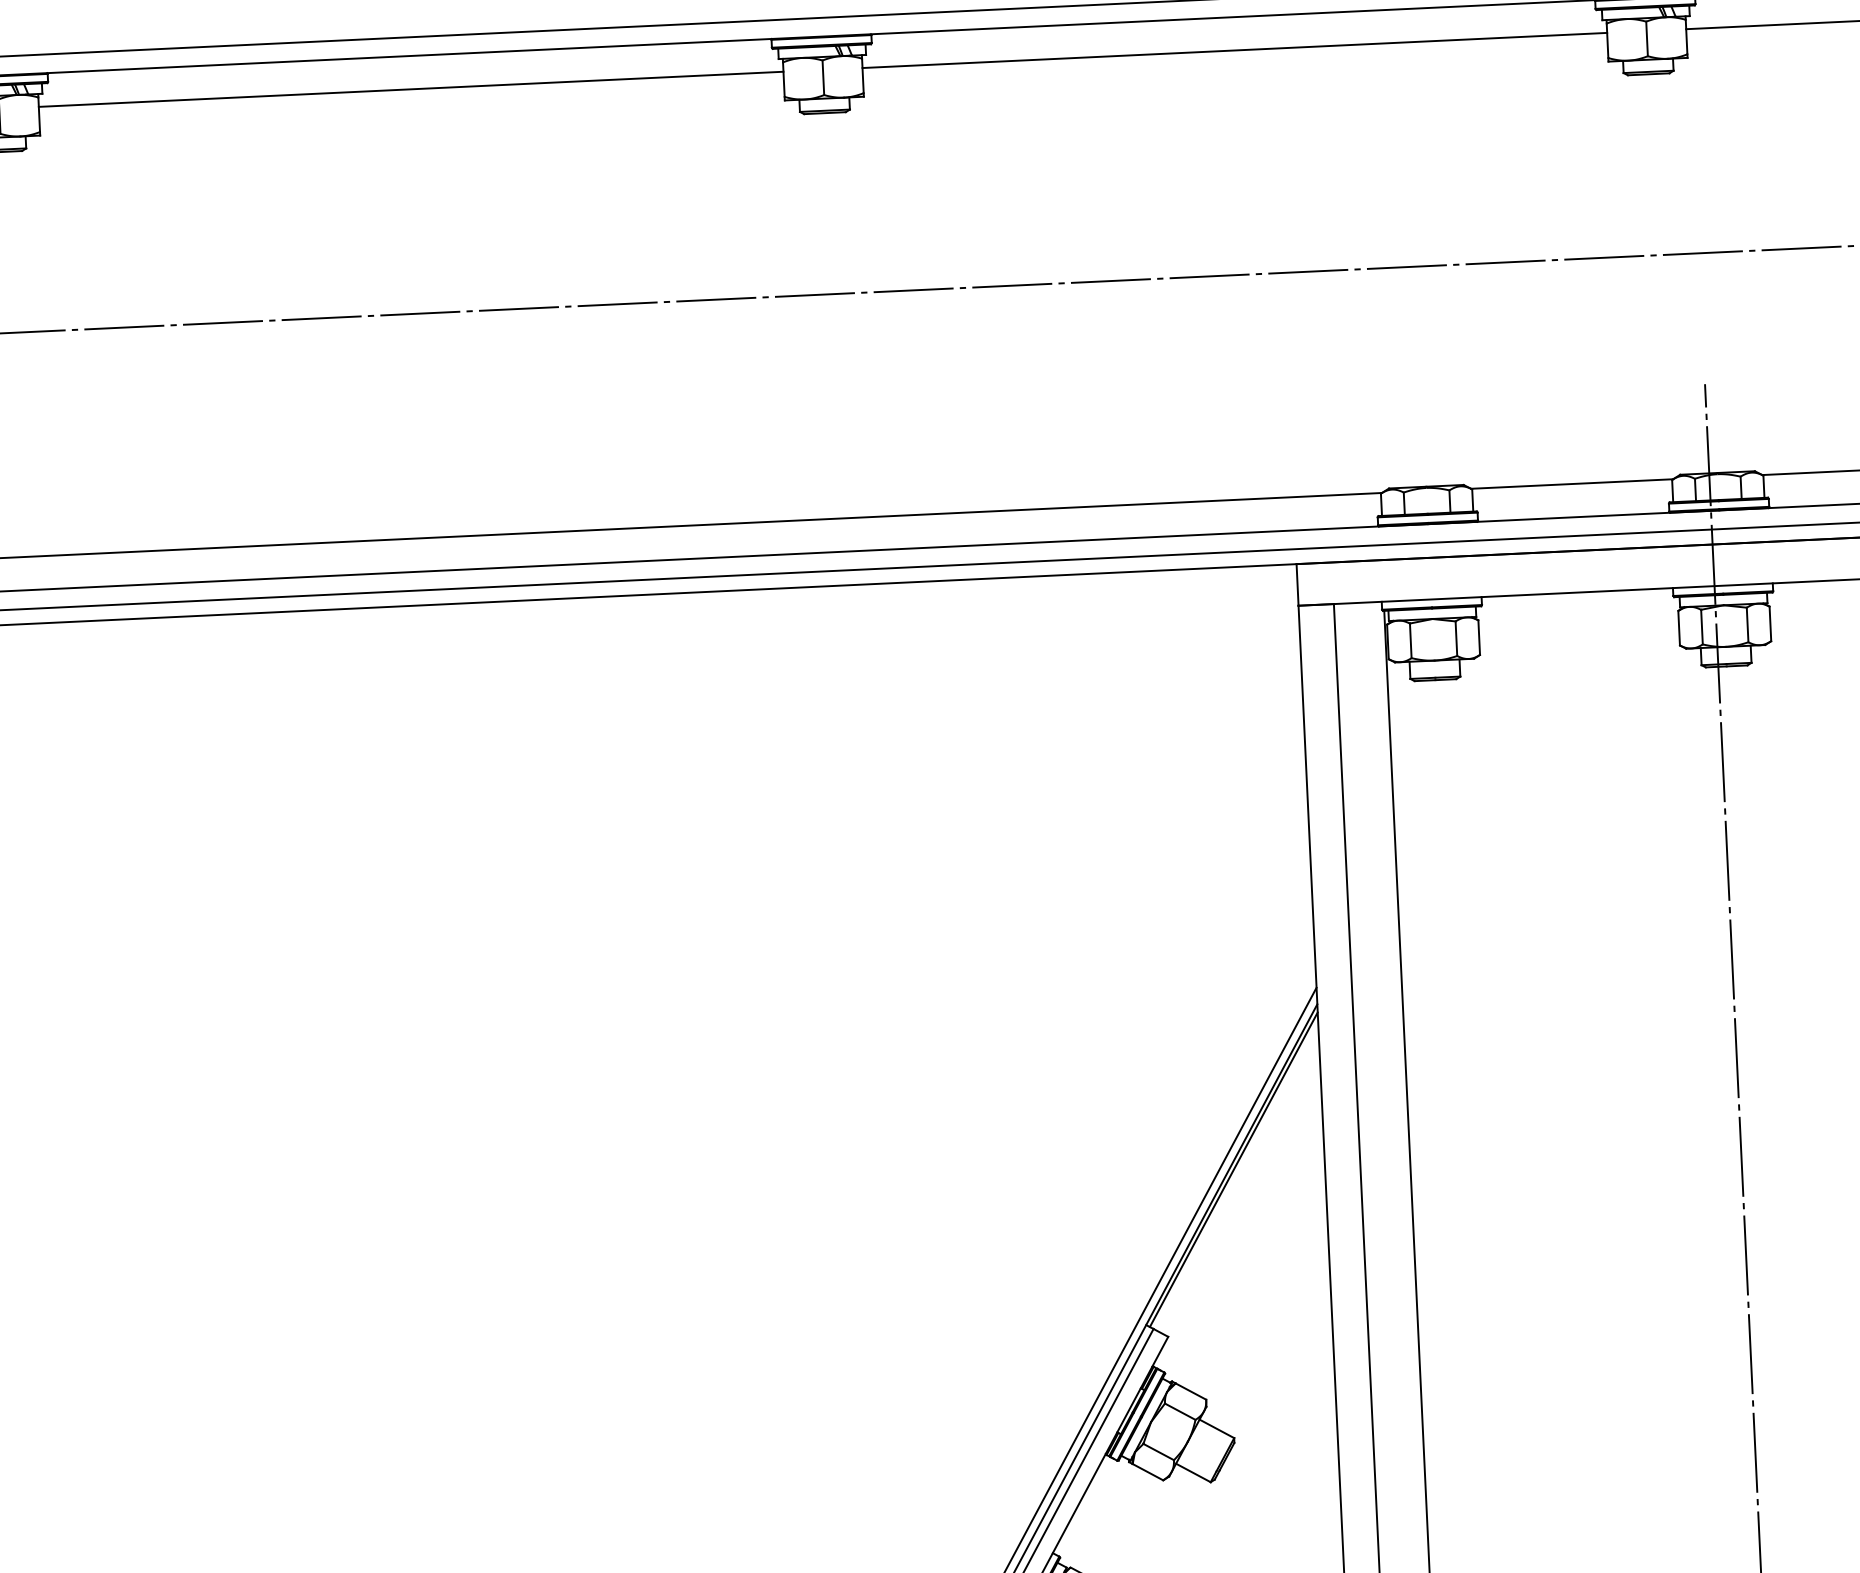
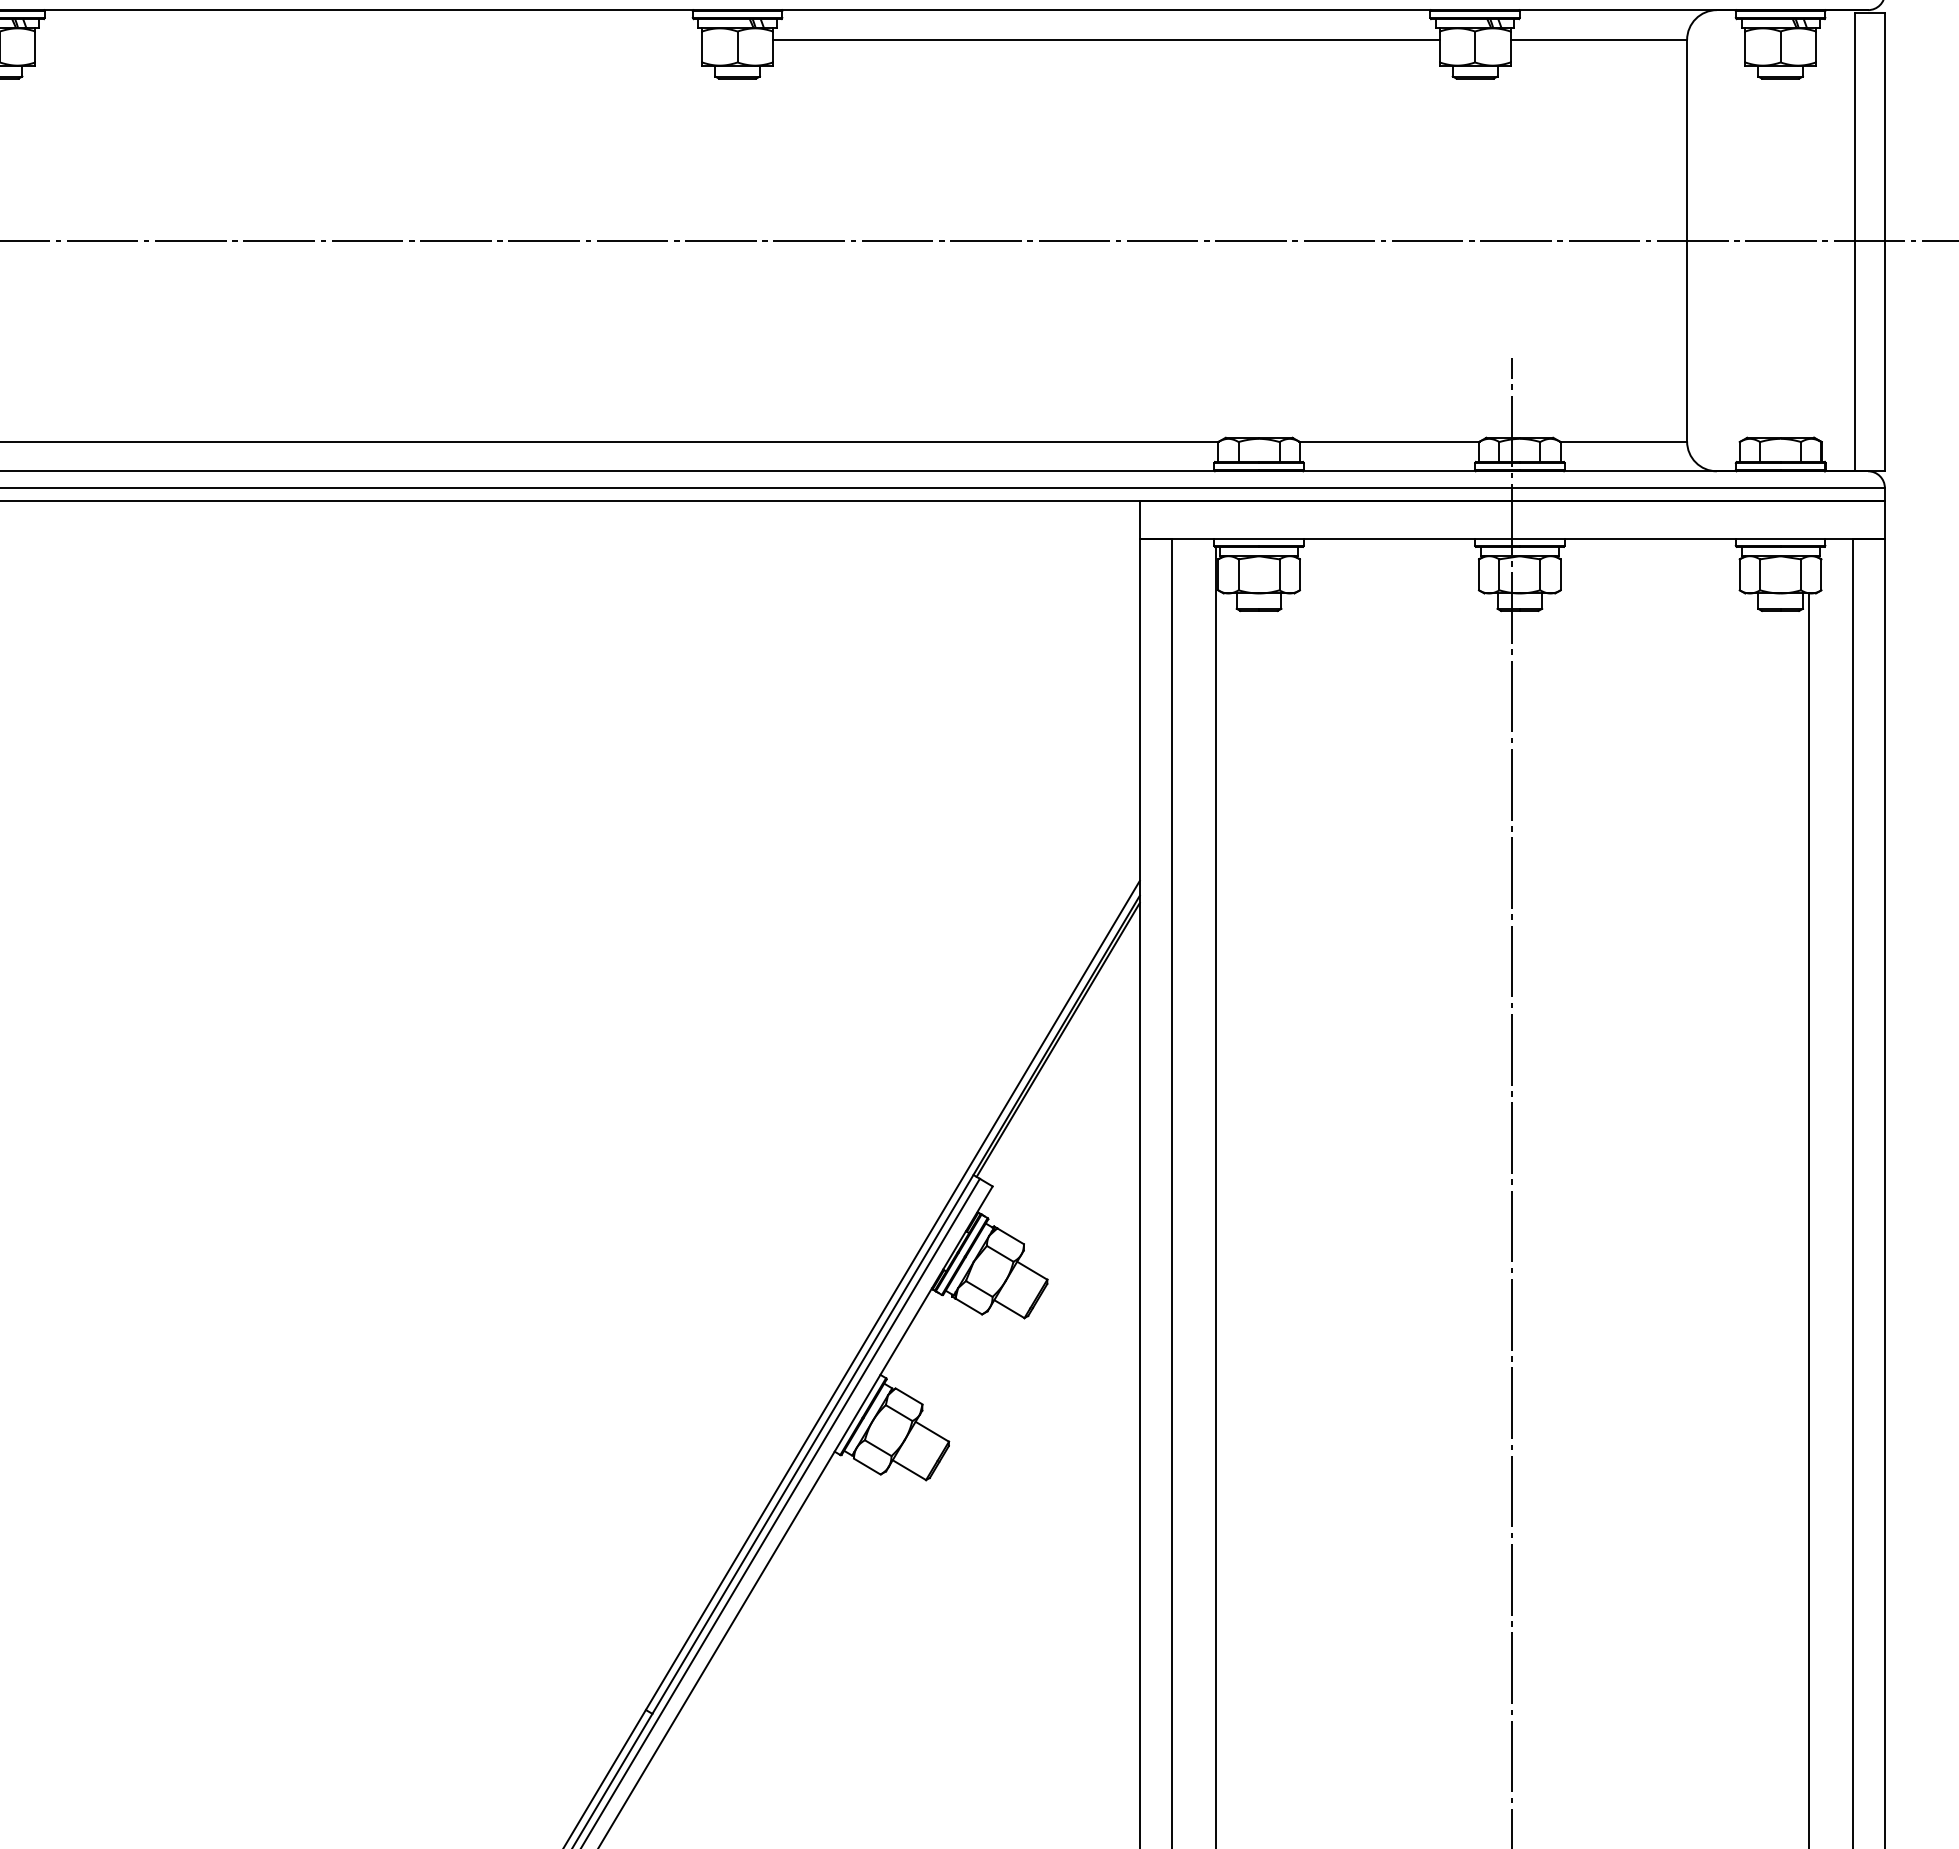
line: (410, 88) -> (368, 39), removed

